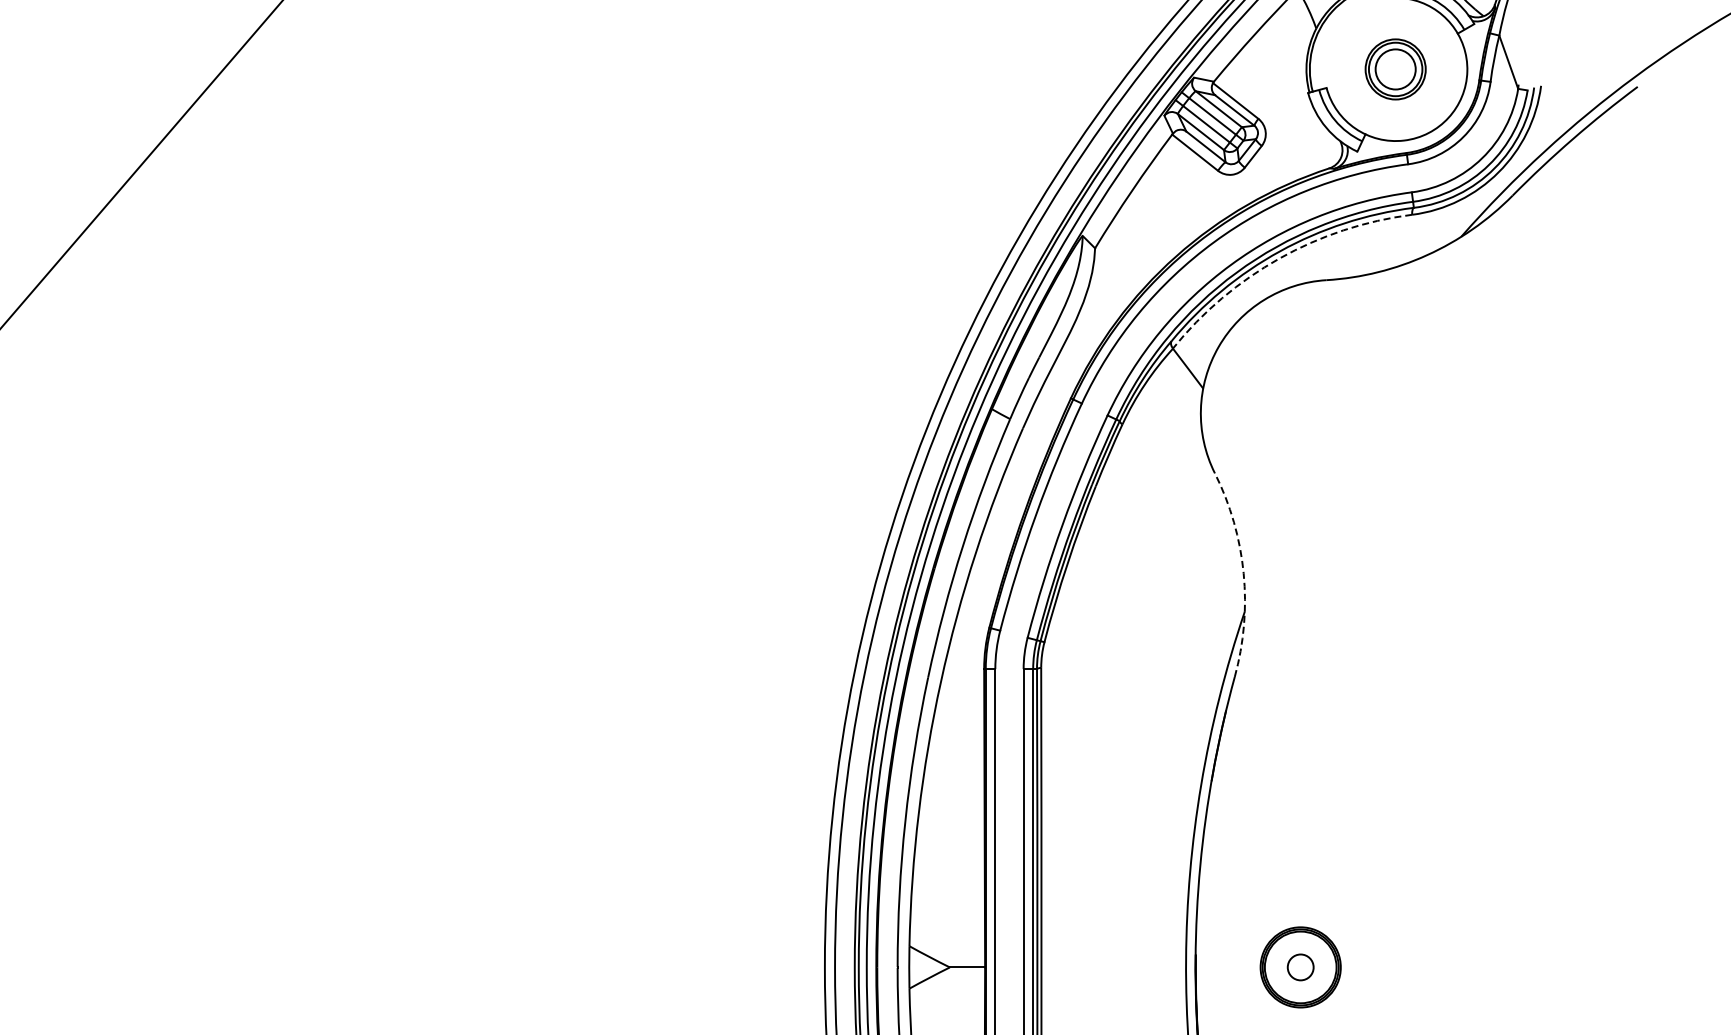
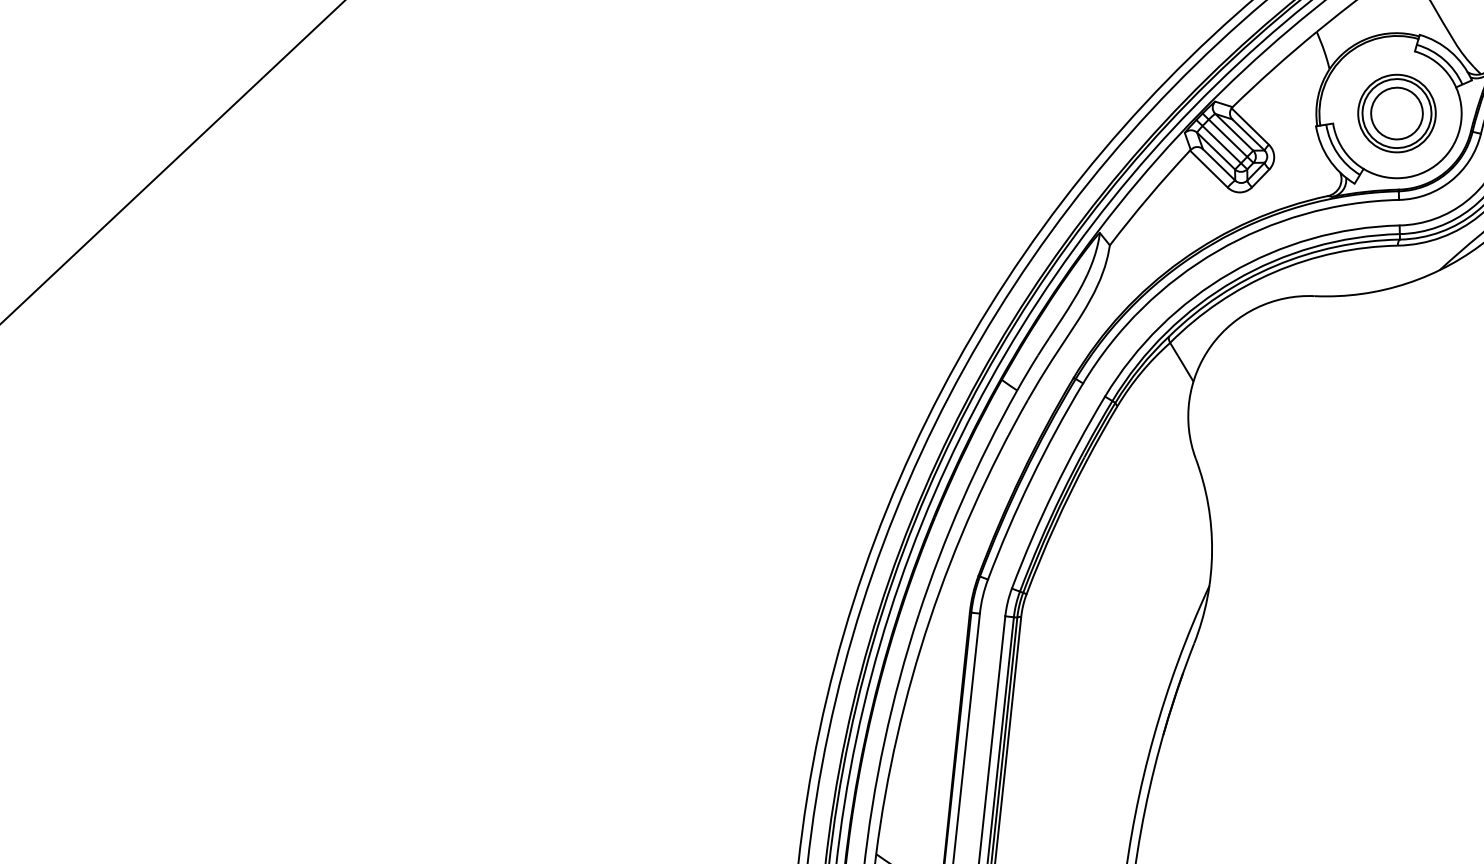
part: (1395, 69) -> (1396, 113), size x1.43
arc: (1279, 258) -> (1274, 272), dashed -> solid
arc: (1243, 573) -> (1211, 551), dashed -> solid

